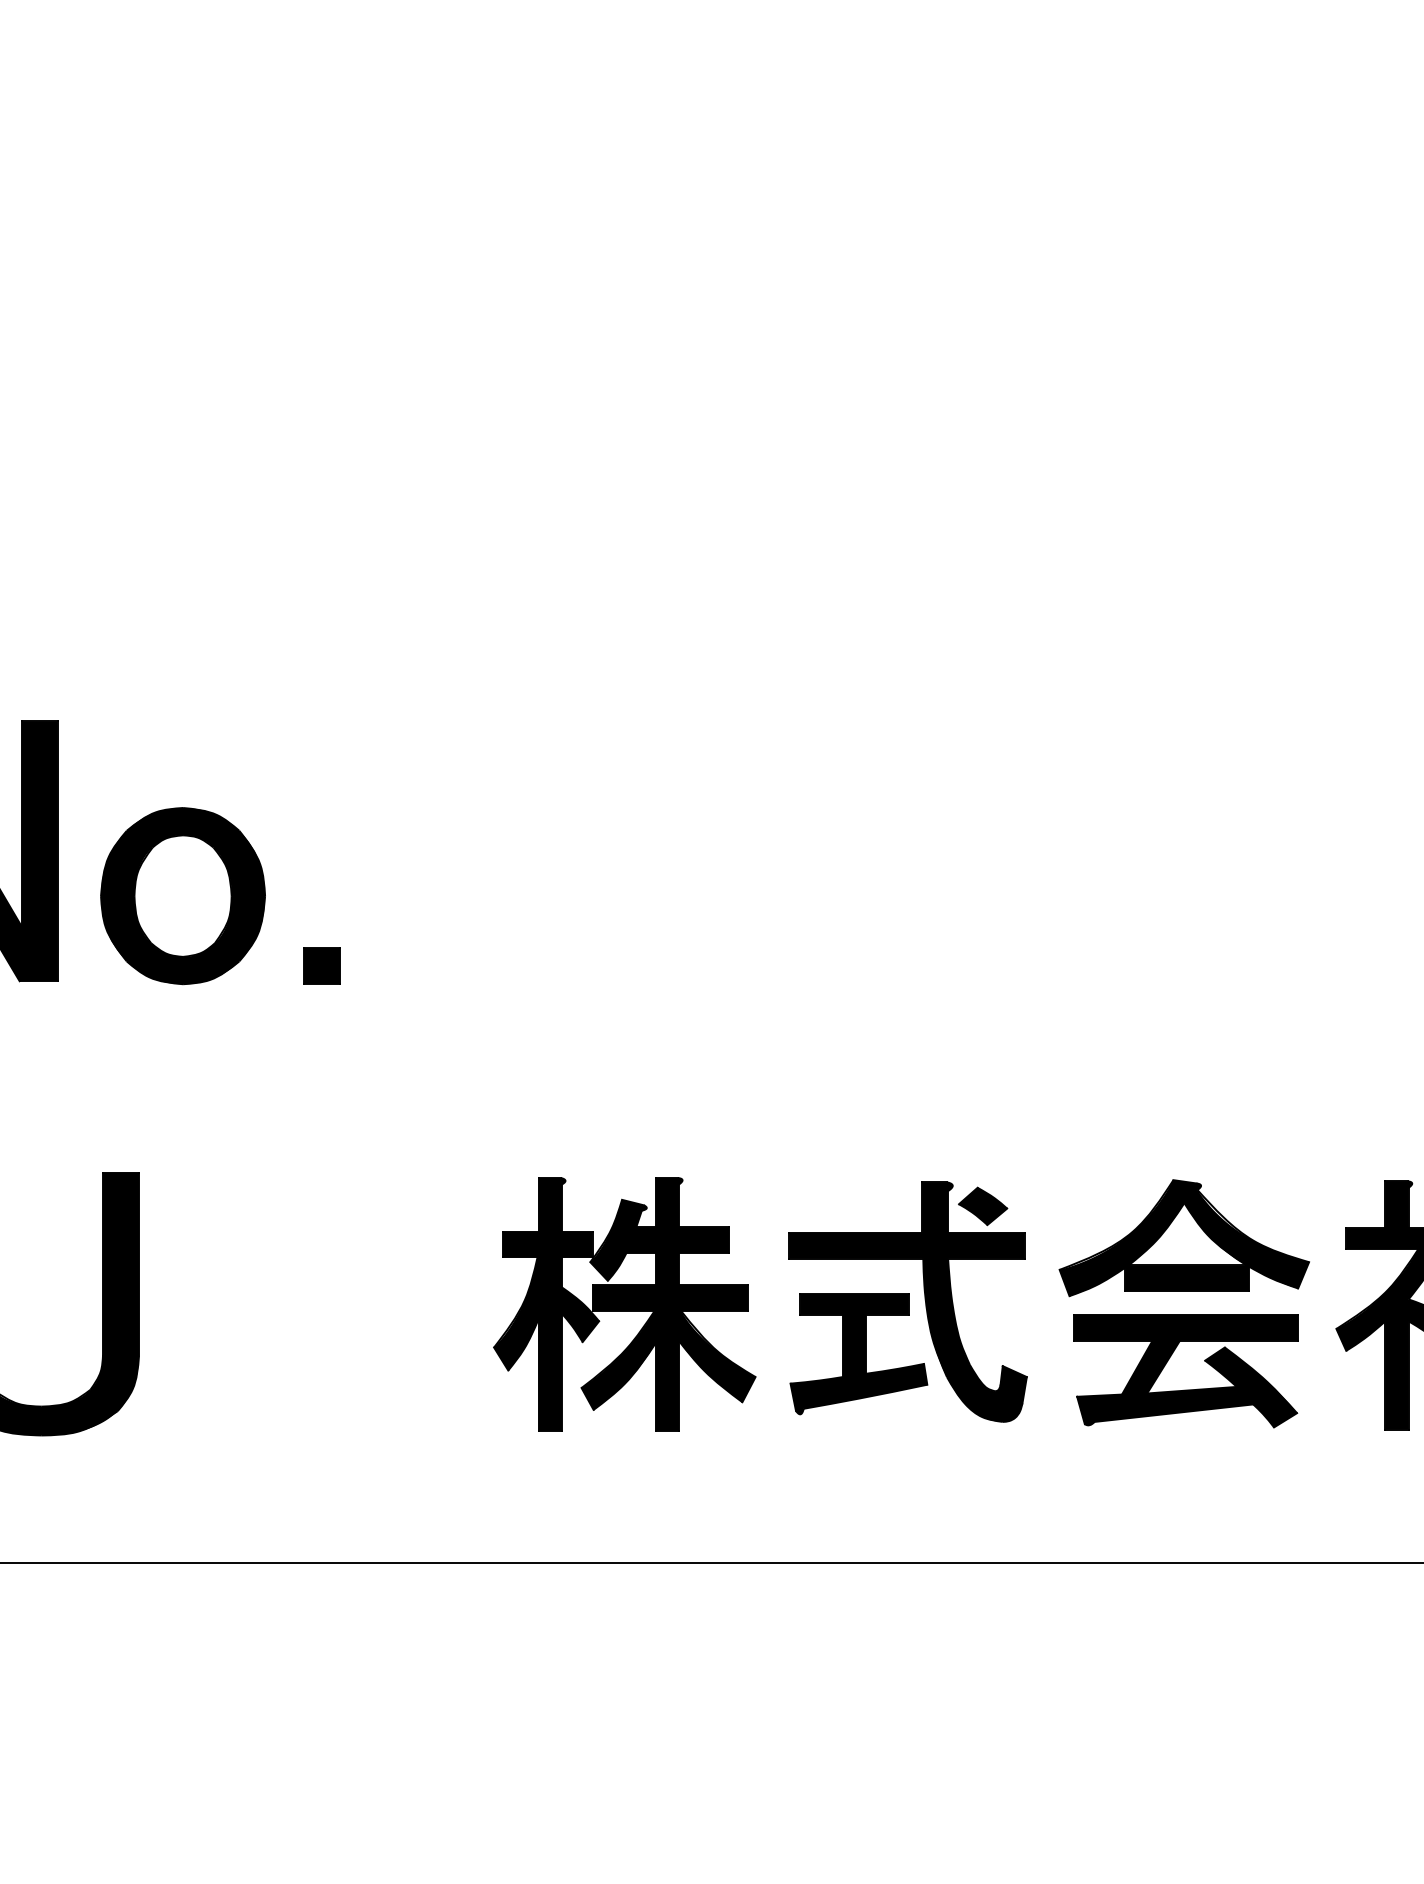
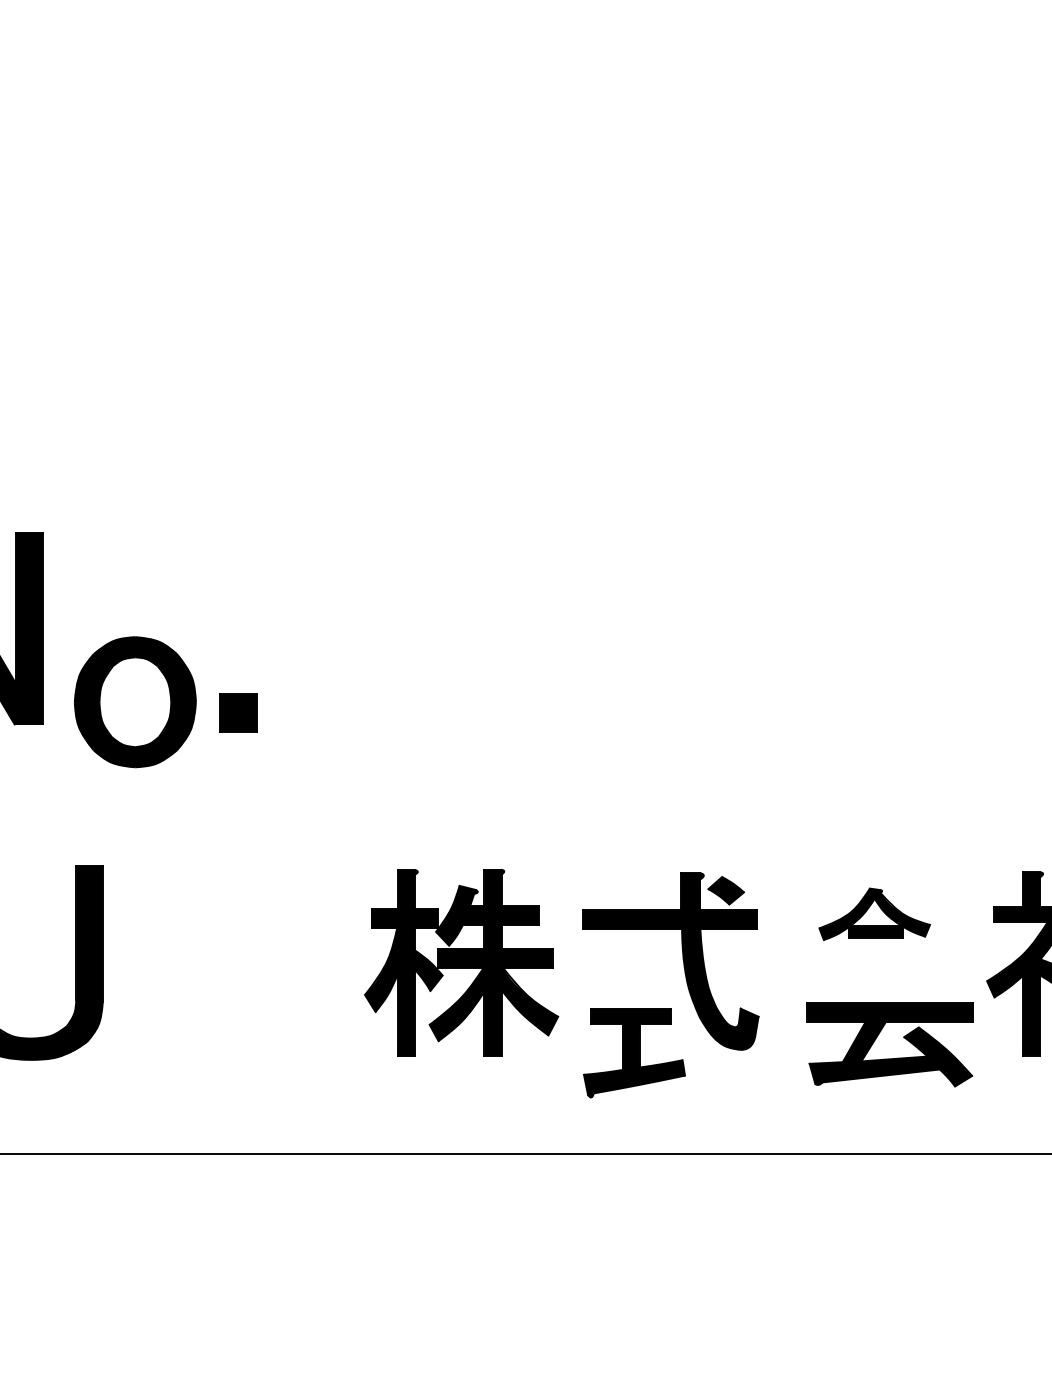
part: (182, 896) -> (134, 702), moved
part: (321, 965) -> (237, 712), size x1.4
part: (1183, 1238) -> (874, 914), size x0.6
part: (858, 1354) -> (634, 1053), moved
part: (1185, 1389) -> (889, 1058), moved

